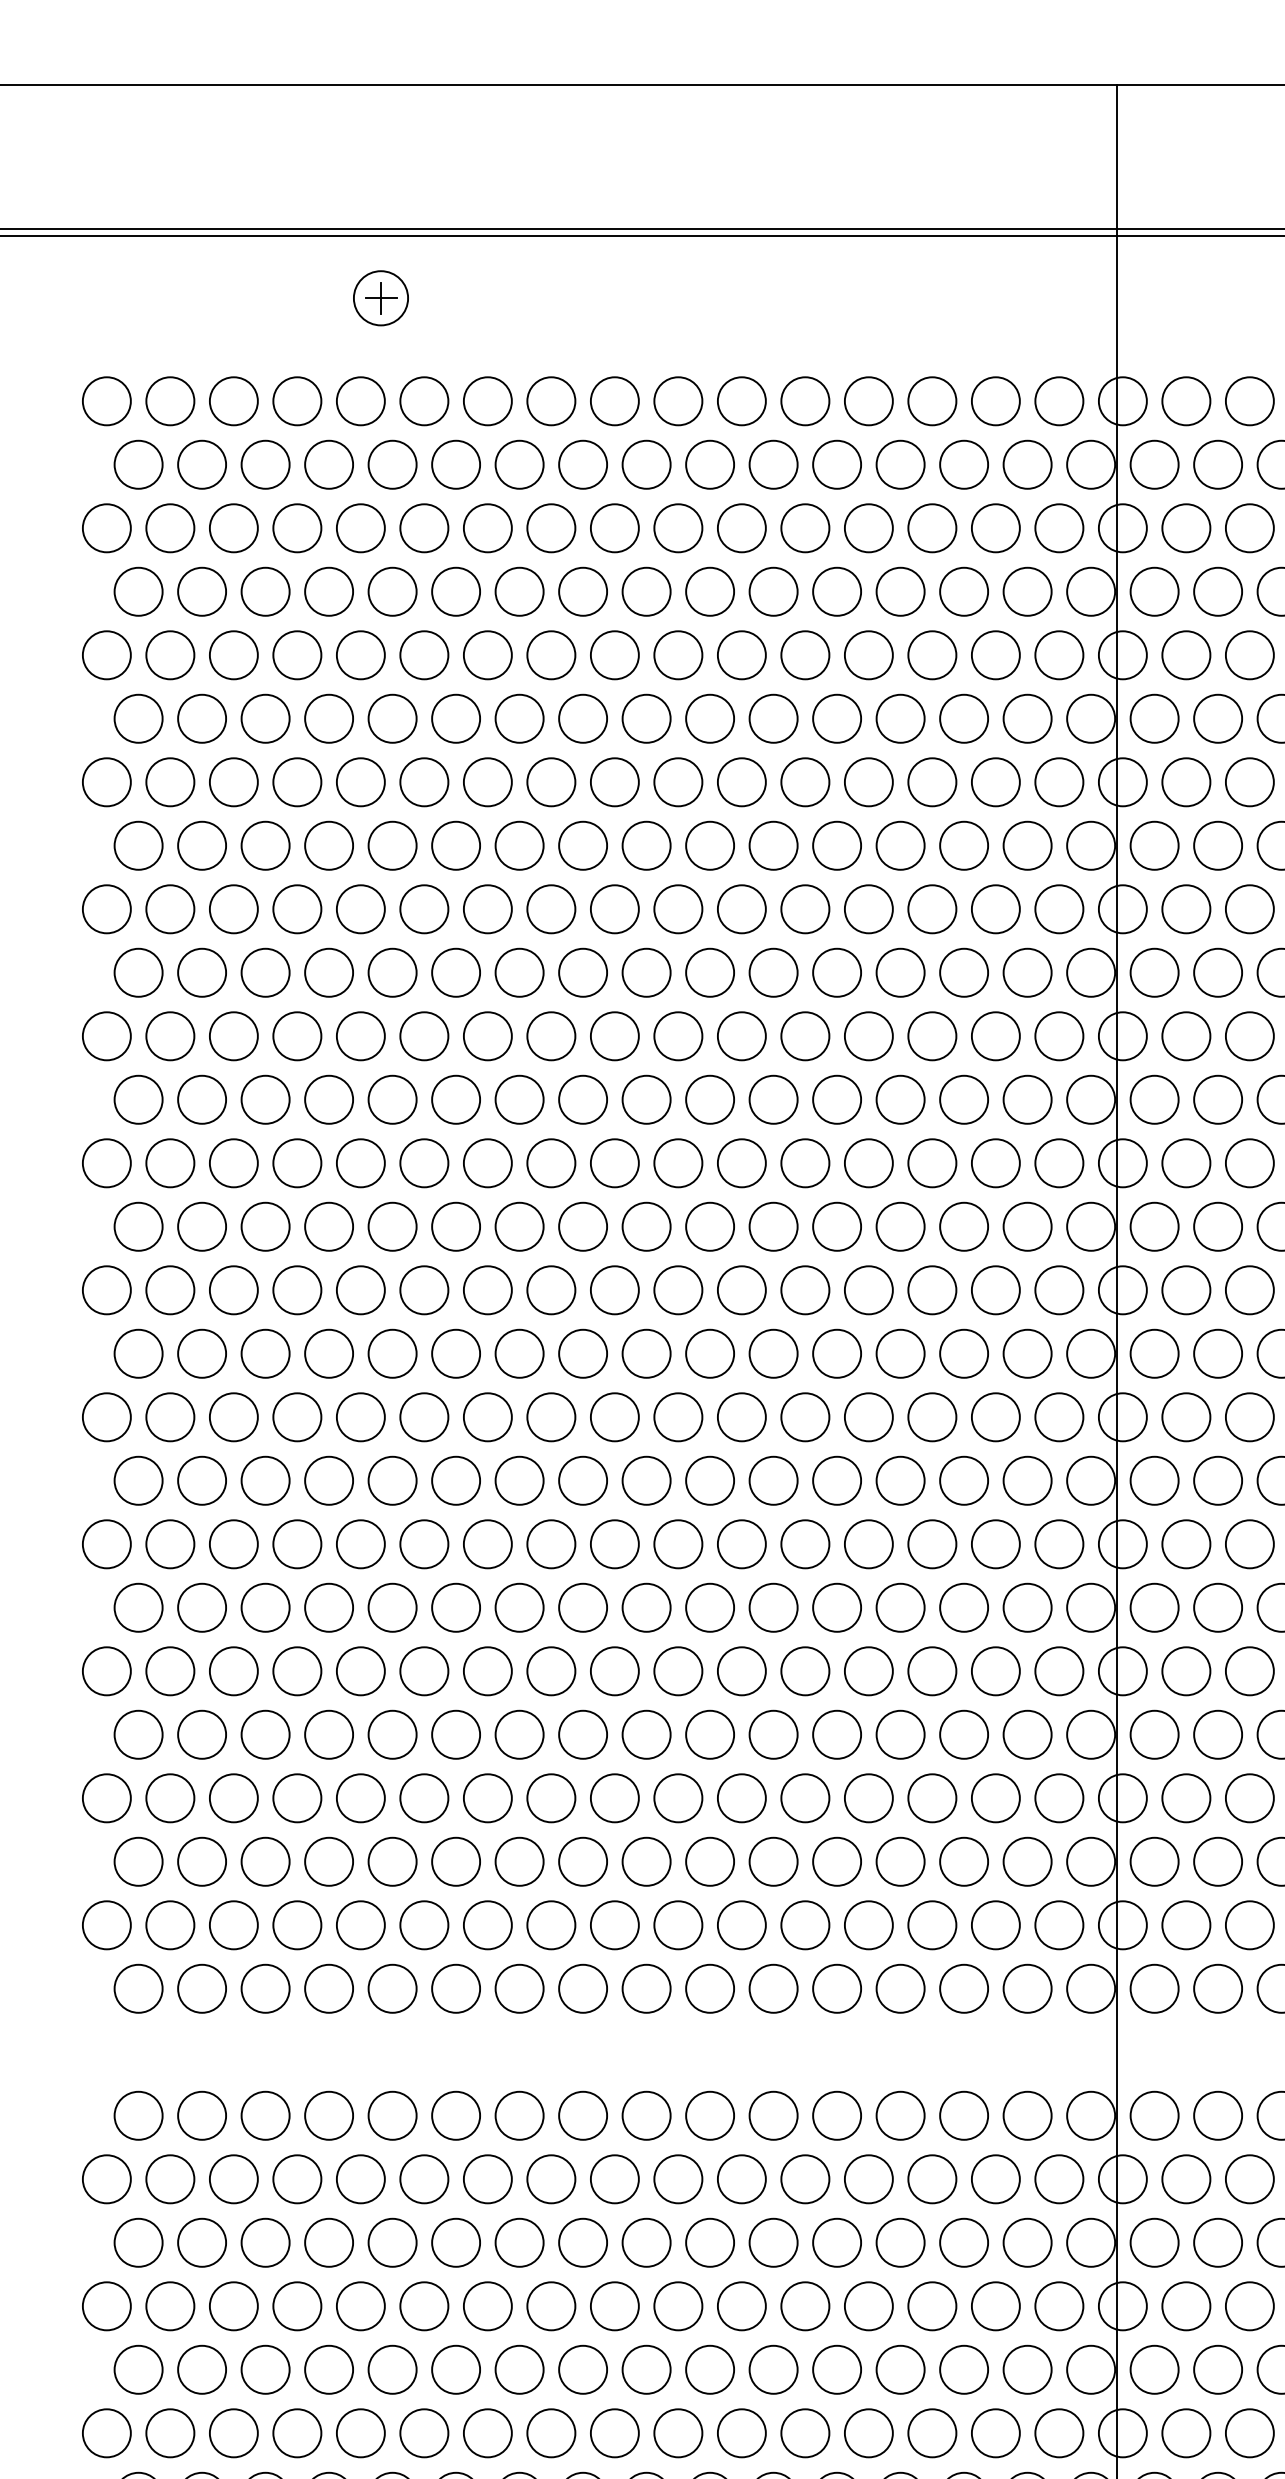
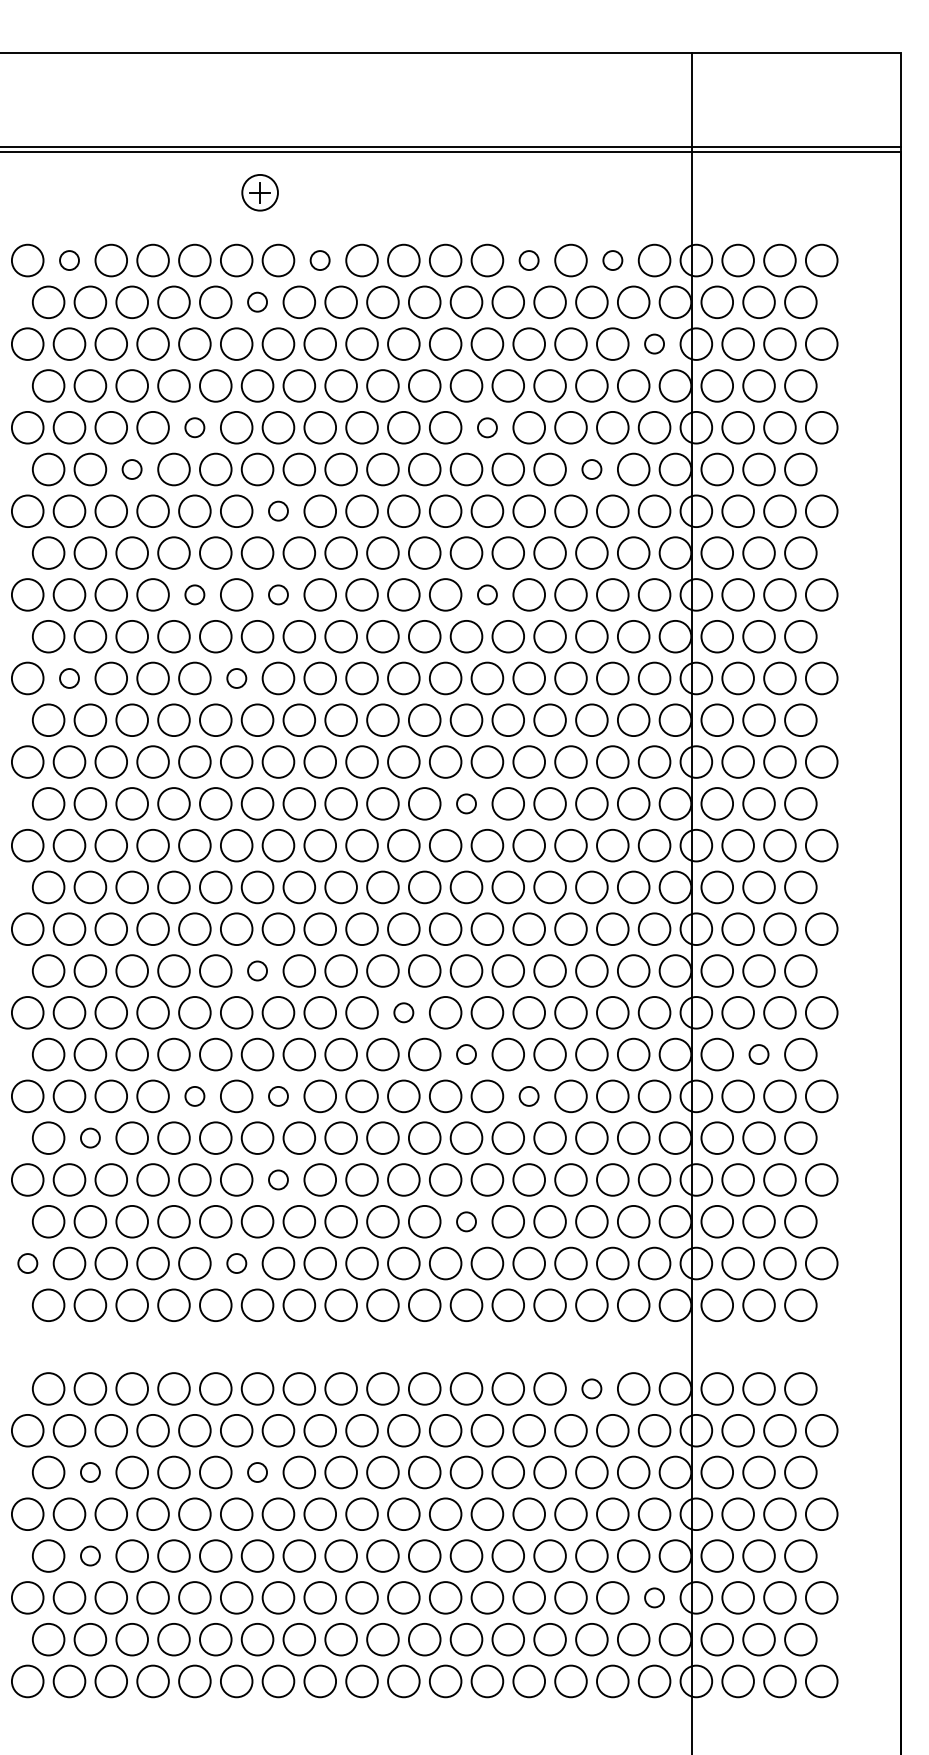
part: (380, 297) -> (259, 192), moved
circle: (170, 401) -> (69, 260), size x0.6
circle: (550, 401) -> (319, 260), size x0.6
circle: (867, 401) -> (528, 260), size x0.6
circle: (995, 401) -> (612, 260), size x0.6
circle: (455, 463) -> (257, 301), size x0.6
circle: (1059, 527) -> (654, 343), size x0.6
circle: (360, 654) -> (194, 427), size x0.6
circle: (805, 654) -> (487, 427), size x0.6
circle: (264, 718) -> (131, 469), size x0.6
circle: (963, 718) -> (591, 469), size x0.6
circle: (487, 781) -> (278, 510), size x0.6
circle: (360, 908) -> (194, 594), size x0.6
circle: (487, 908) -> (278, 594), size x0.6
circle: (805, 908) -> (487, 594), size x0.6
circle: (170, 1036) -> (69, 678), size x0.6
circle: (424, 1036) -> (236, 678), size x0.6
circle: (773, 1226) -> (466, 803), size x0.6
circle: (455, 1480) -> (257, 970), size x0.6
circle: (677, 1543) -> (403, 1012), size x0.6
circle: (773, 1607) -> (466, 1054), size x0.6
circle: (1217, 1607) -> (758, 1054), size x0.6
circle: (360, 1671) -> (194, 1096), size x0.6
circle: (487, 1671) -> (278, 1096), size x0.6
circle: (867, 1671) -> (528, 1096), size x0.6
circle: (202, 1733) -> (90, 1137), size x0.6
circle: (487, 1797) -> (278, 1179), size x0.6
circle: (773, 1861) -> (466, 1221), size x0.6
circle: (106, 1925) -> (27, 1263), size x0.6
circle: (424, 1925) -> (236, 1263), size x0.6
circle: (963, 2115) -> (591, 1388), size x0.6
circle: (202, 2242) -> (90, 1472), size x0.6
circle: (455, 2242) -> (257, 1472), size x0.6
circle: (202, 2368) -> (90, 1555), size x0.6
circle: (1059, 2432) -> (654, 1597), size x0.6

